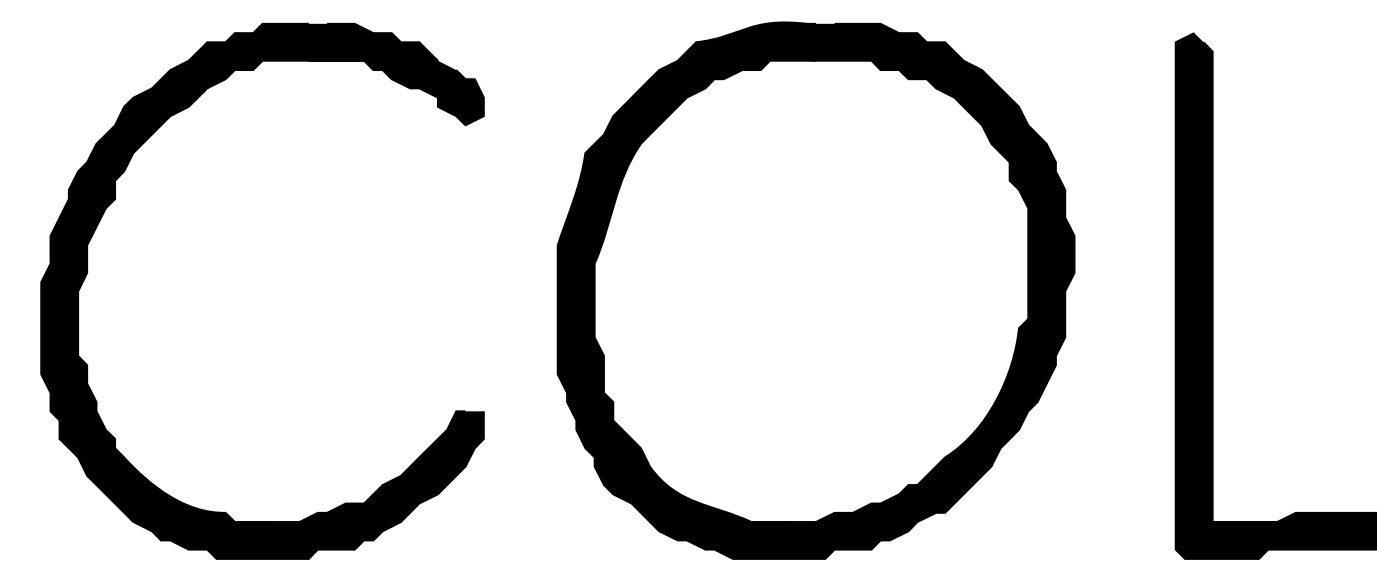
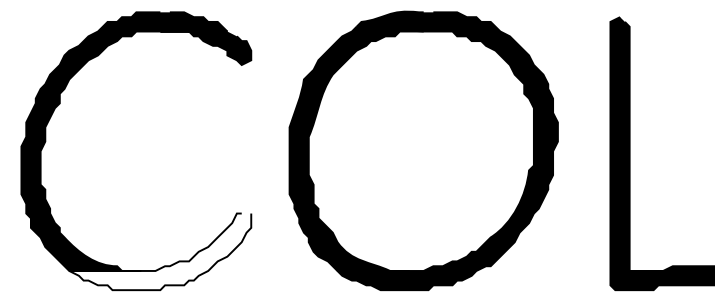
fill: (309, 484) -> (160, 251), removed

